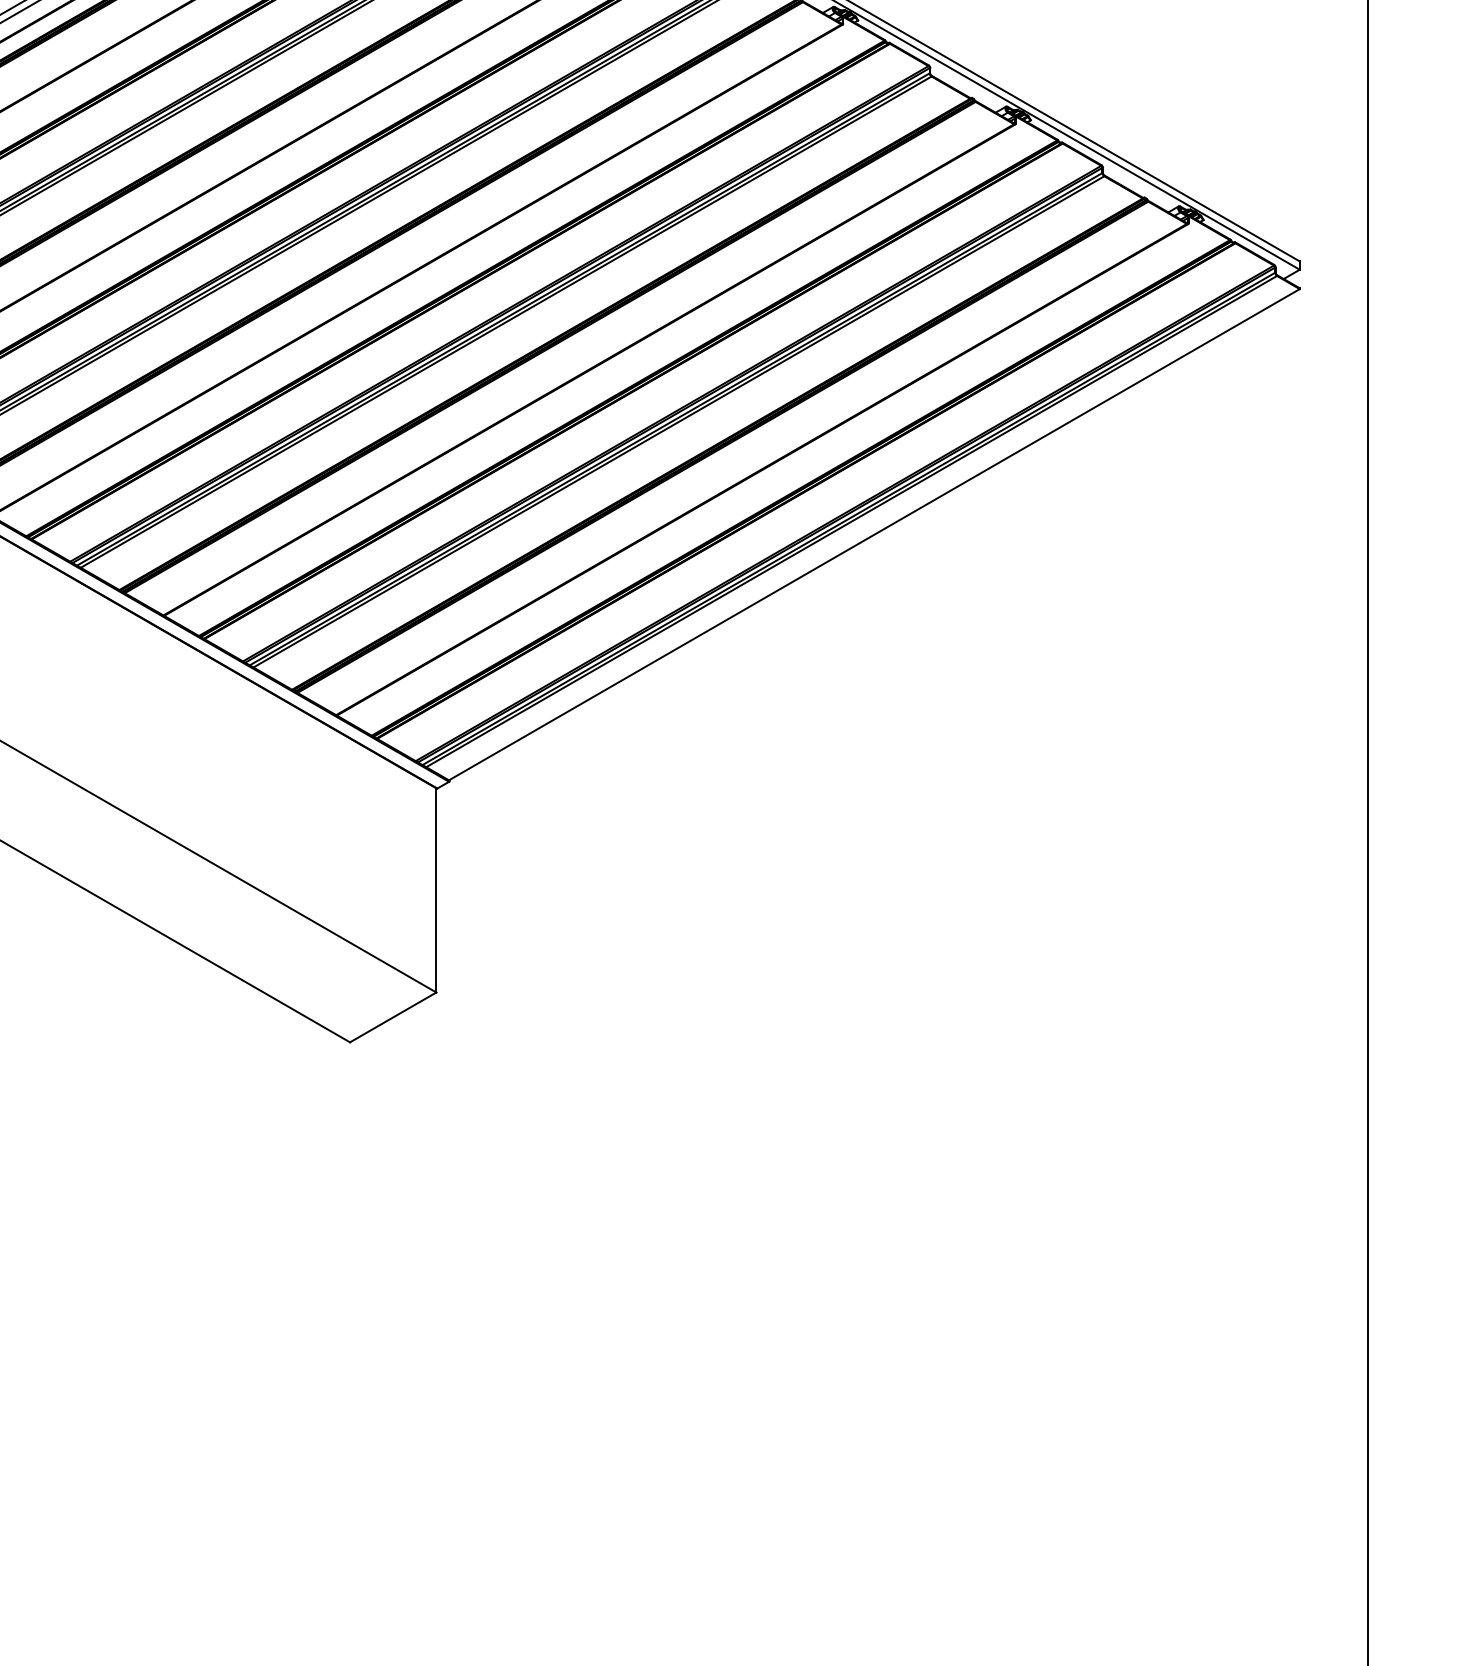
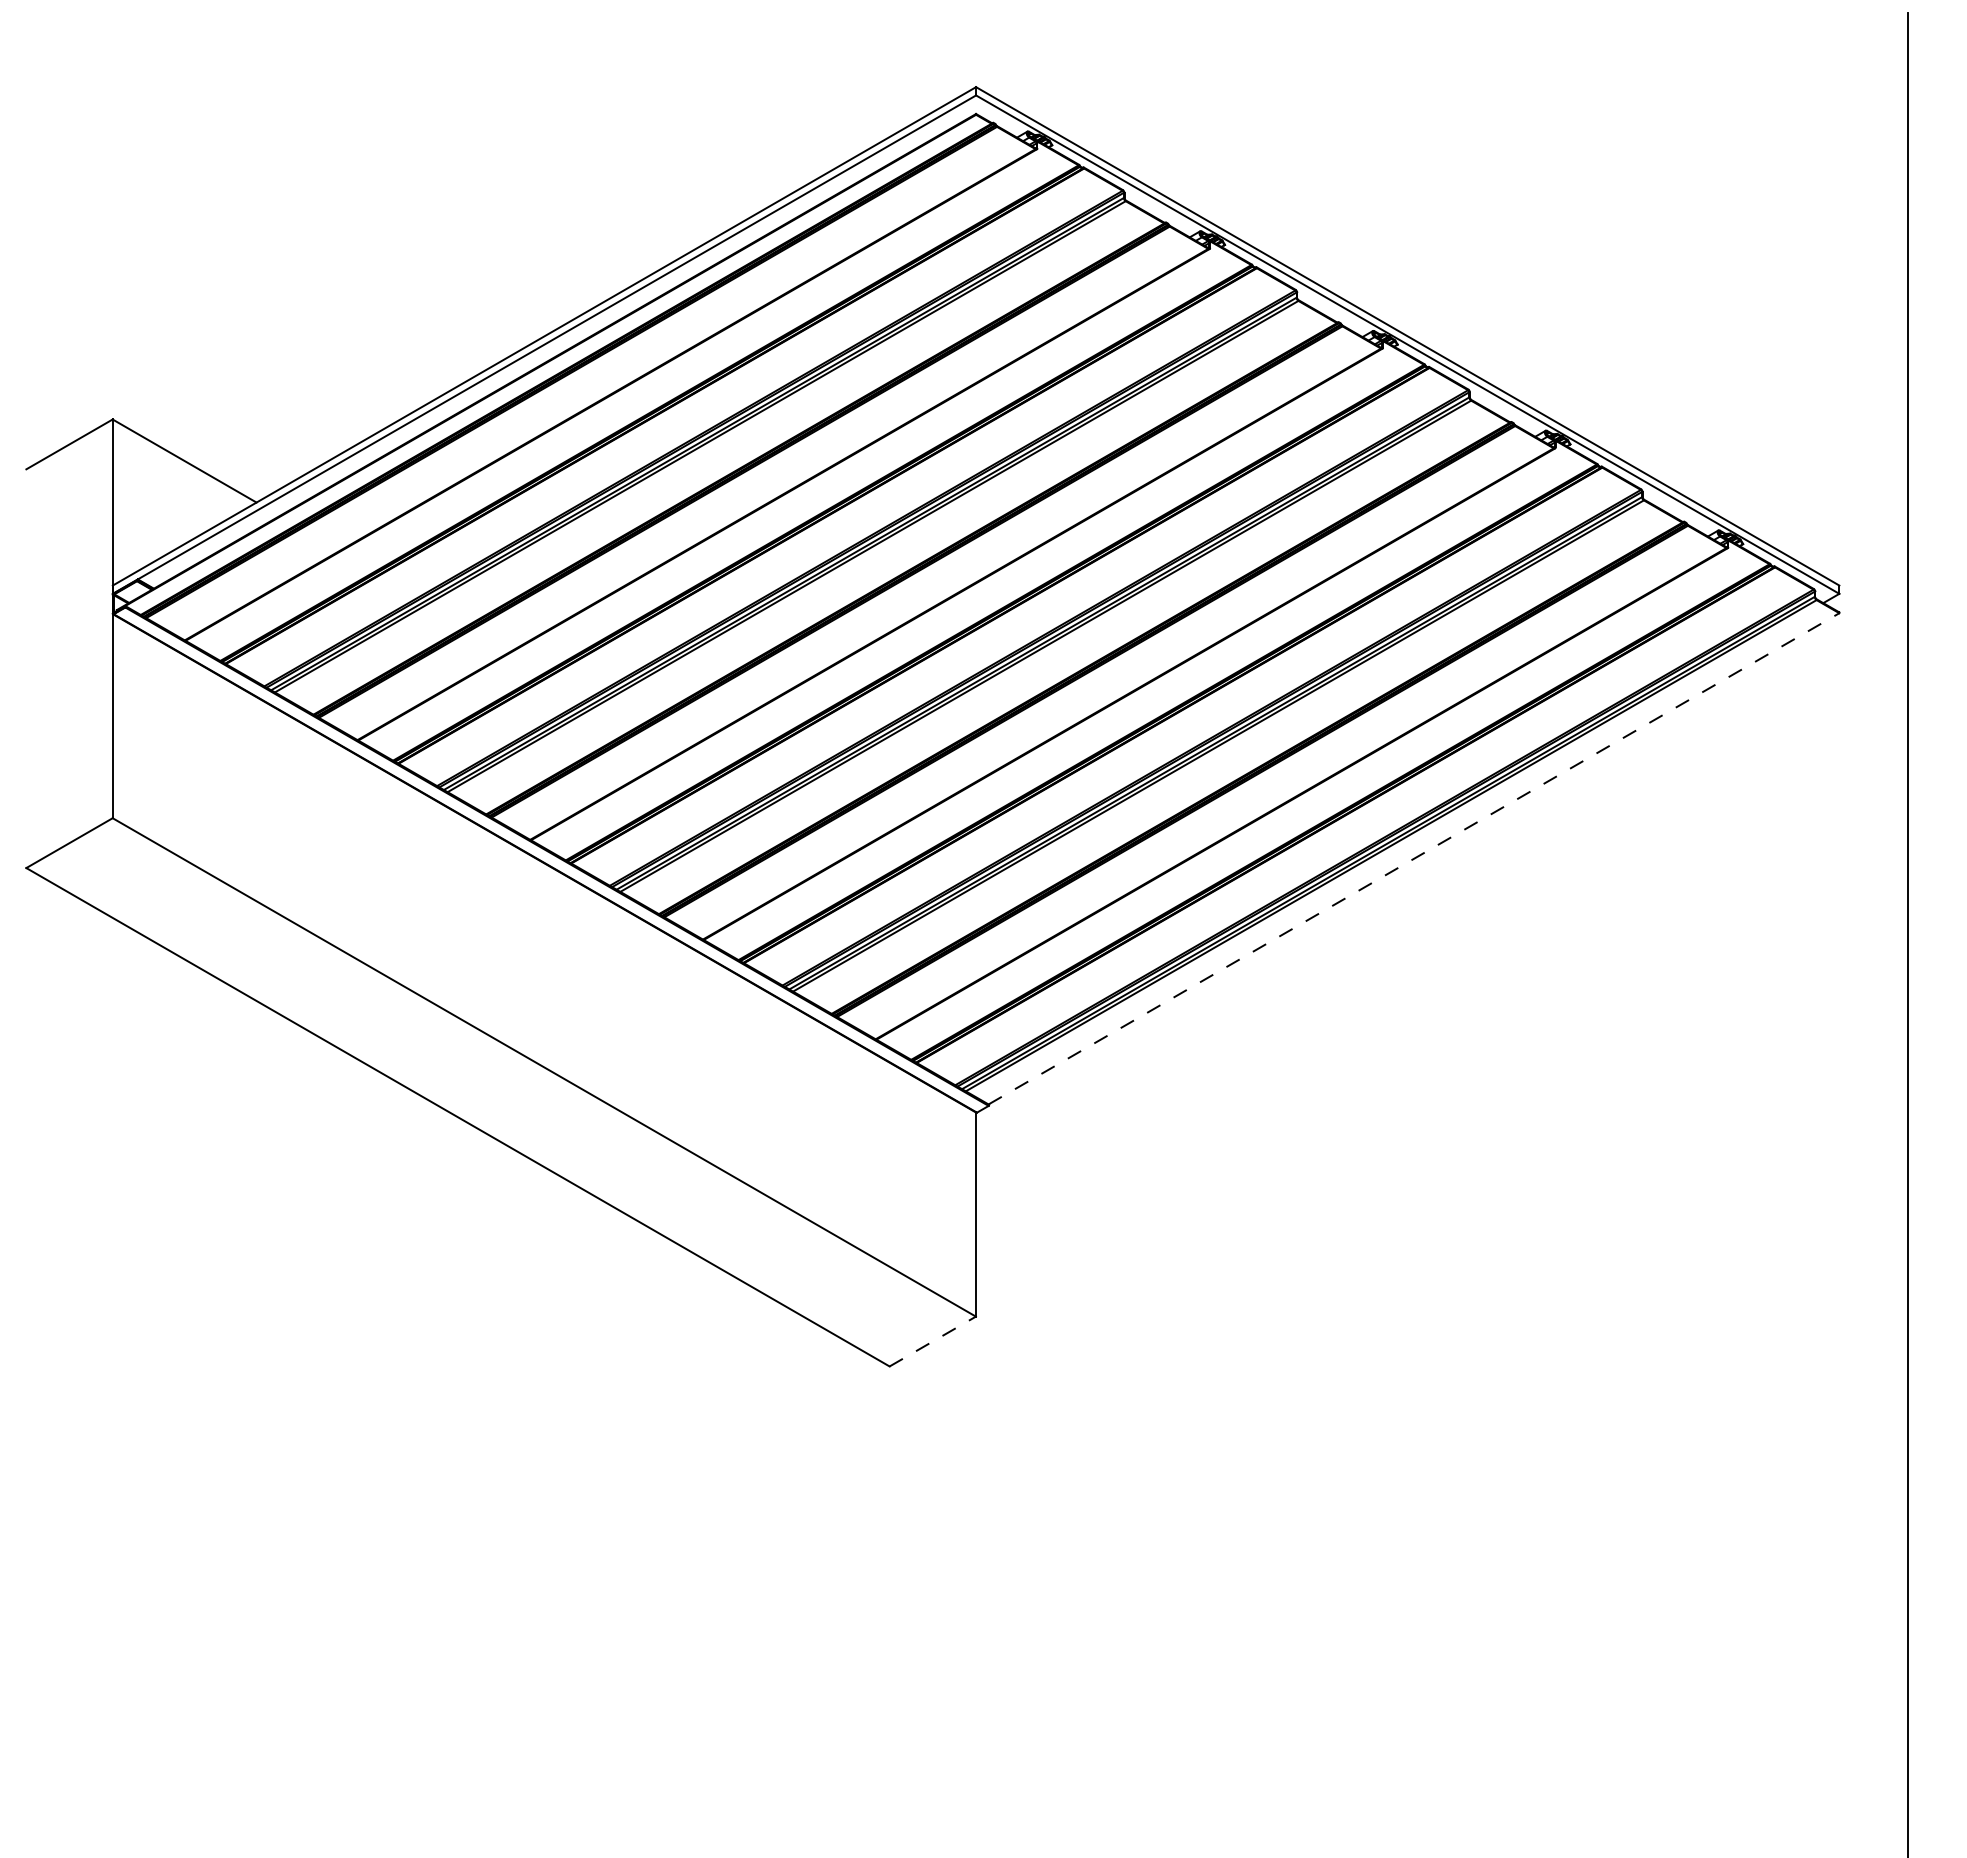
line: (874, 534) -> (1414, 858), solid -> dashed
line: (392, 1017) -> (932, 1341), solid -> dashed

